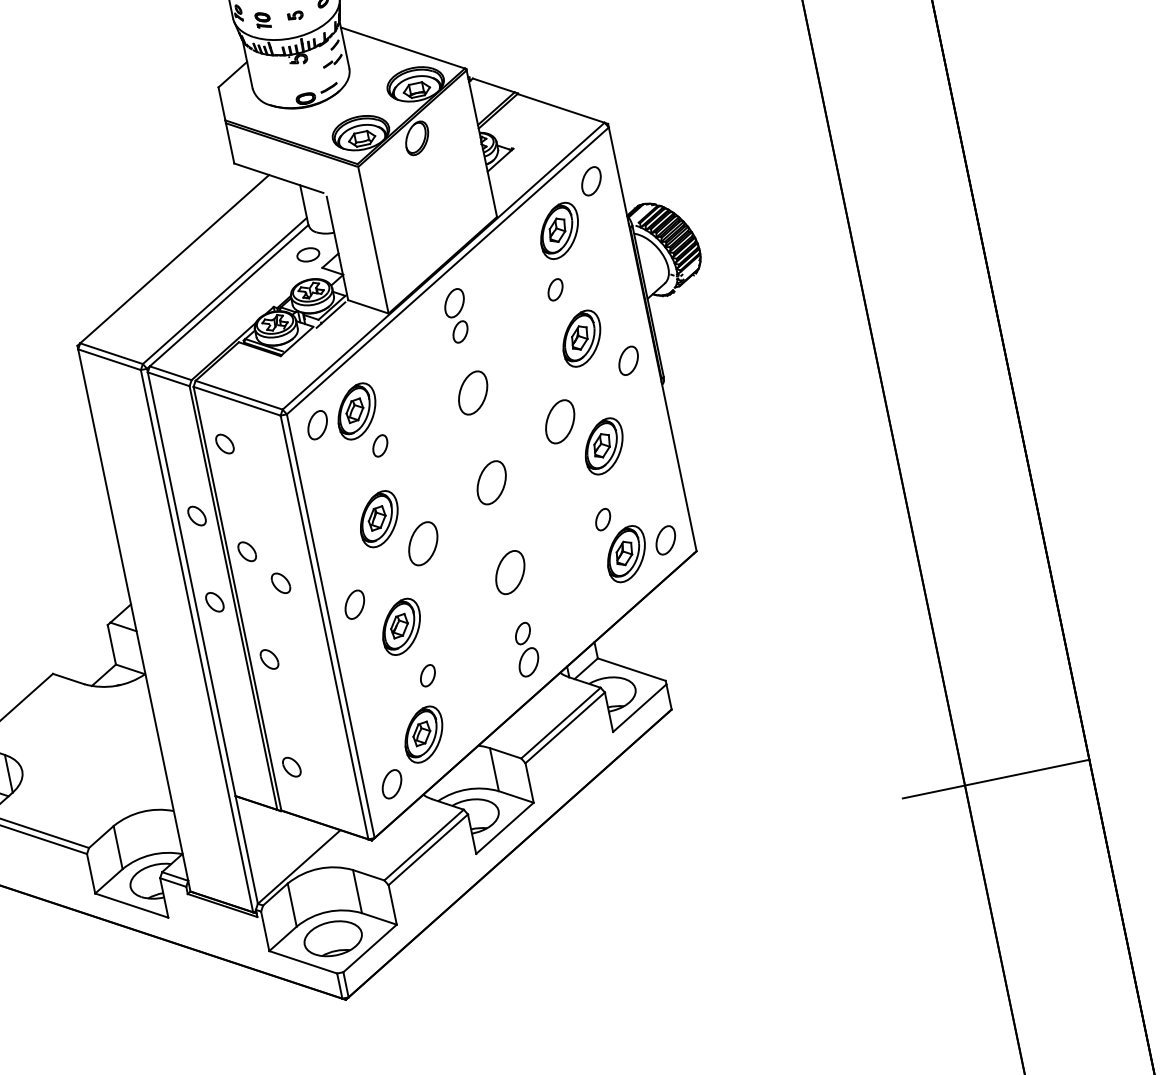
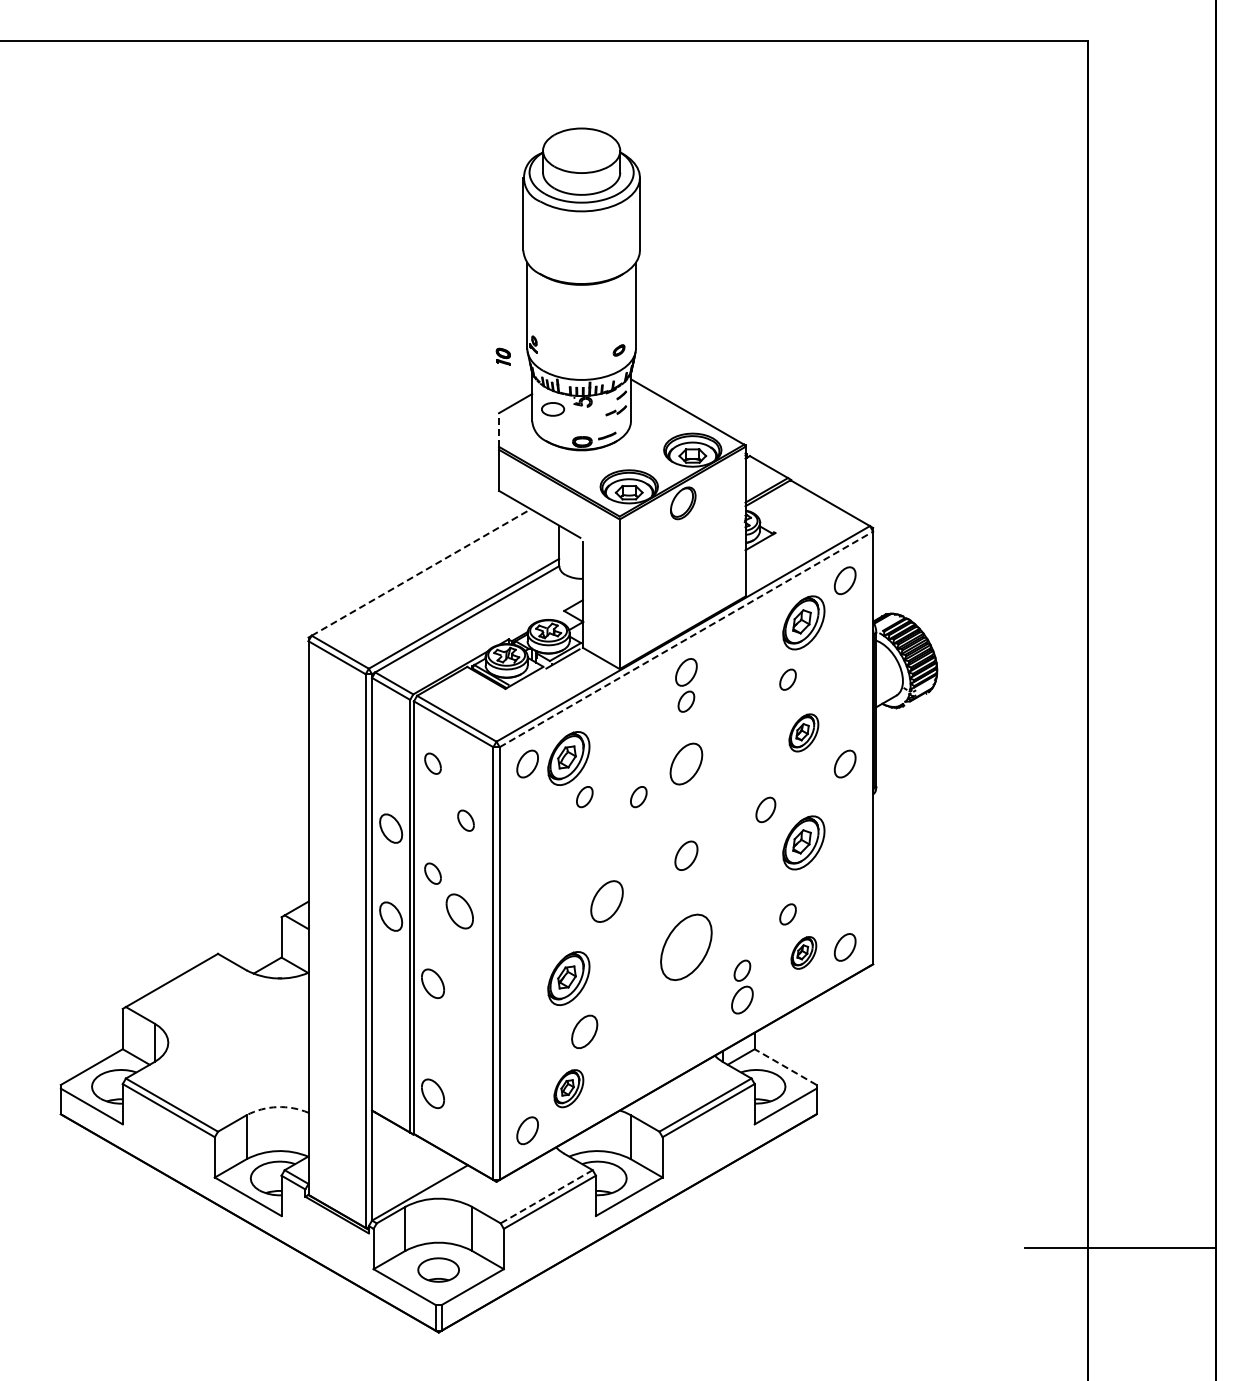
part: (295, 15) -> (589, 358), removed
part: (262, 20) -> (502, 356), moved
line: (222, 104) -> (499, 430), solid -> dashed
part: (308, 254) -> (553, 409), moved
line: (174, 259) -> (421, 572), solid -> dashed
line: (447, 271) -> (686, 639), solid -> dashed
part: (581, 338) -> (803, 732), size x0.7
part: (559, 421) -> (765, 809), size x0.6
part: (433, 435) -> (638, 797), added
part: (491, 482) -> (686, 855), size x0.7
part: (268, 493) -> (465, 820), added
part: (196, 516) -> (390, 828), size x1.4
part: (378, 519) -> (568, 868), removed
part: (626, 553) -> (803, 952), size x0.6
part: (510, 572) -> (686, 947), size x1.6
part: (280, 583) -> (459, 911), size x1.6
part: (214, 602) -> (390, 916), size x1.4
part: (354, 604) -> (527, 947), removed
part: (526, 649) -> (742, 986), moved
part: (269, 659) -> (432, 983), size x1.4
line: (631, 670) -> (785, 1067), solid -> dashed
part: (427, 675) -> (584, 1031), size x1.6
part: (423, 734) -> (568, 1088), size x0.7
part: (291, 767) -> (432, 1093), size x1.4
arc: (142, 812) -> (277, 1107), solid -> dashed
line: (424, 845) -> (546, 1197), solid -> dashed
part: (332, 938) -> (438, 1269), size x0.7

